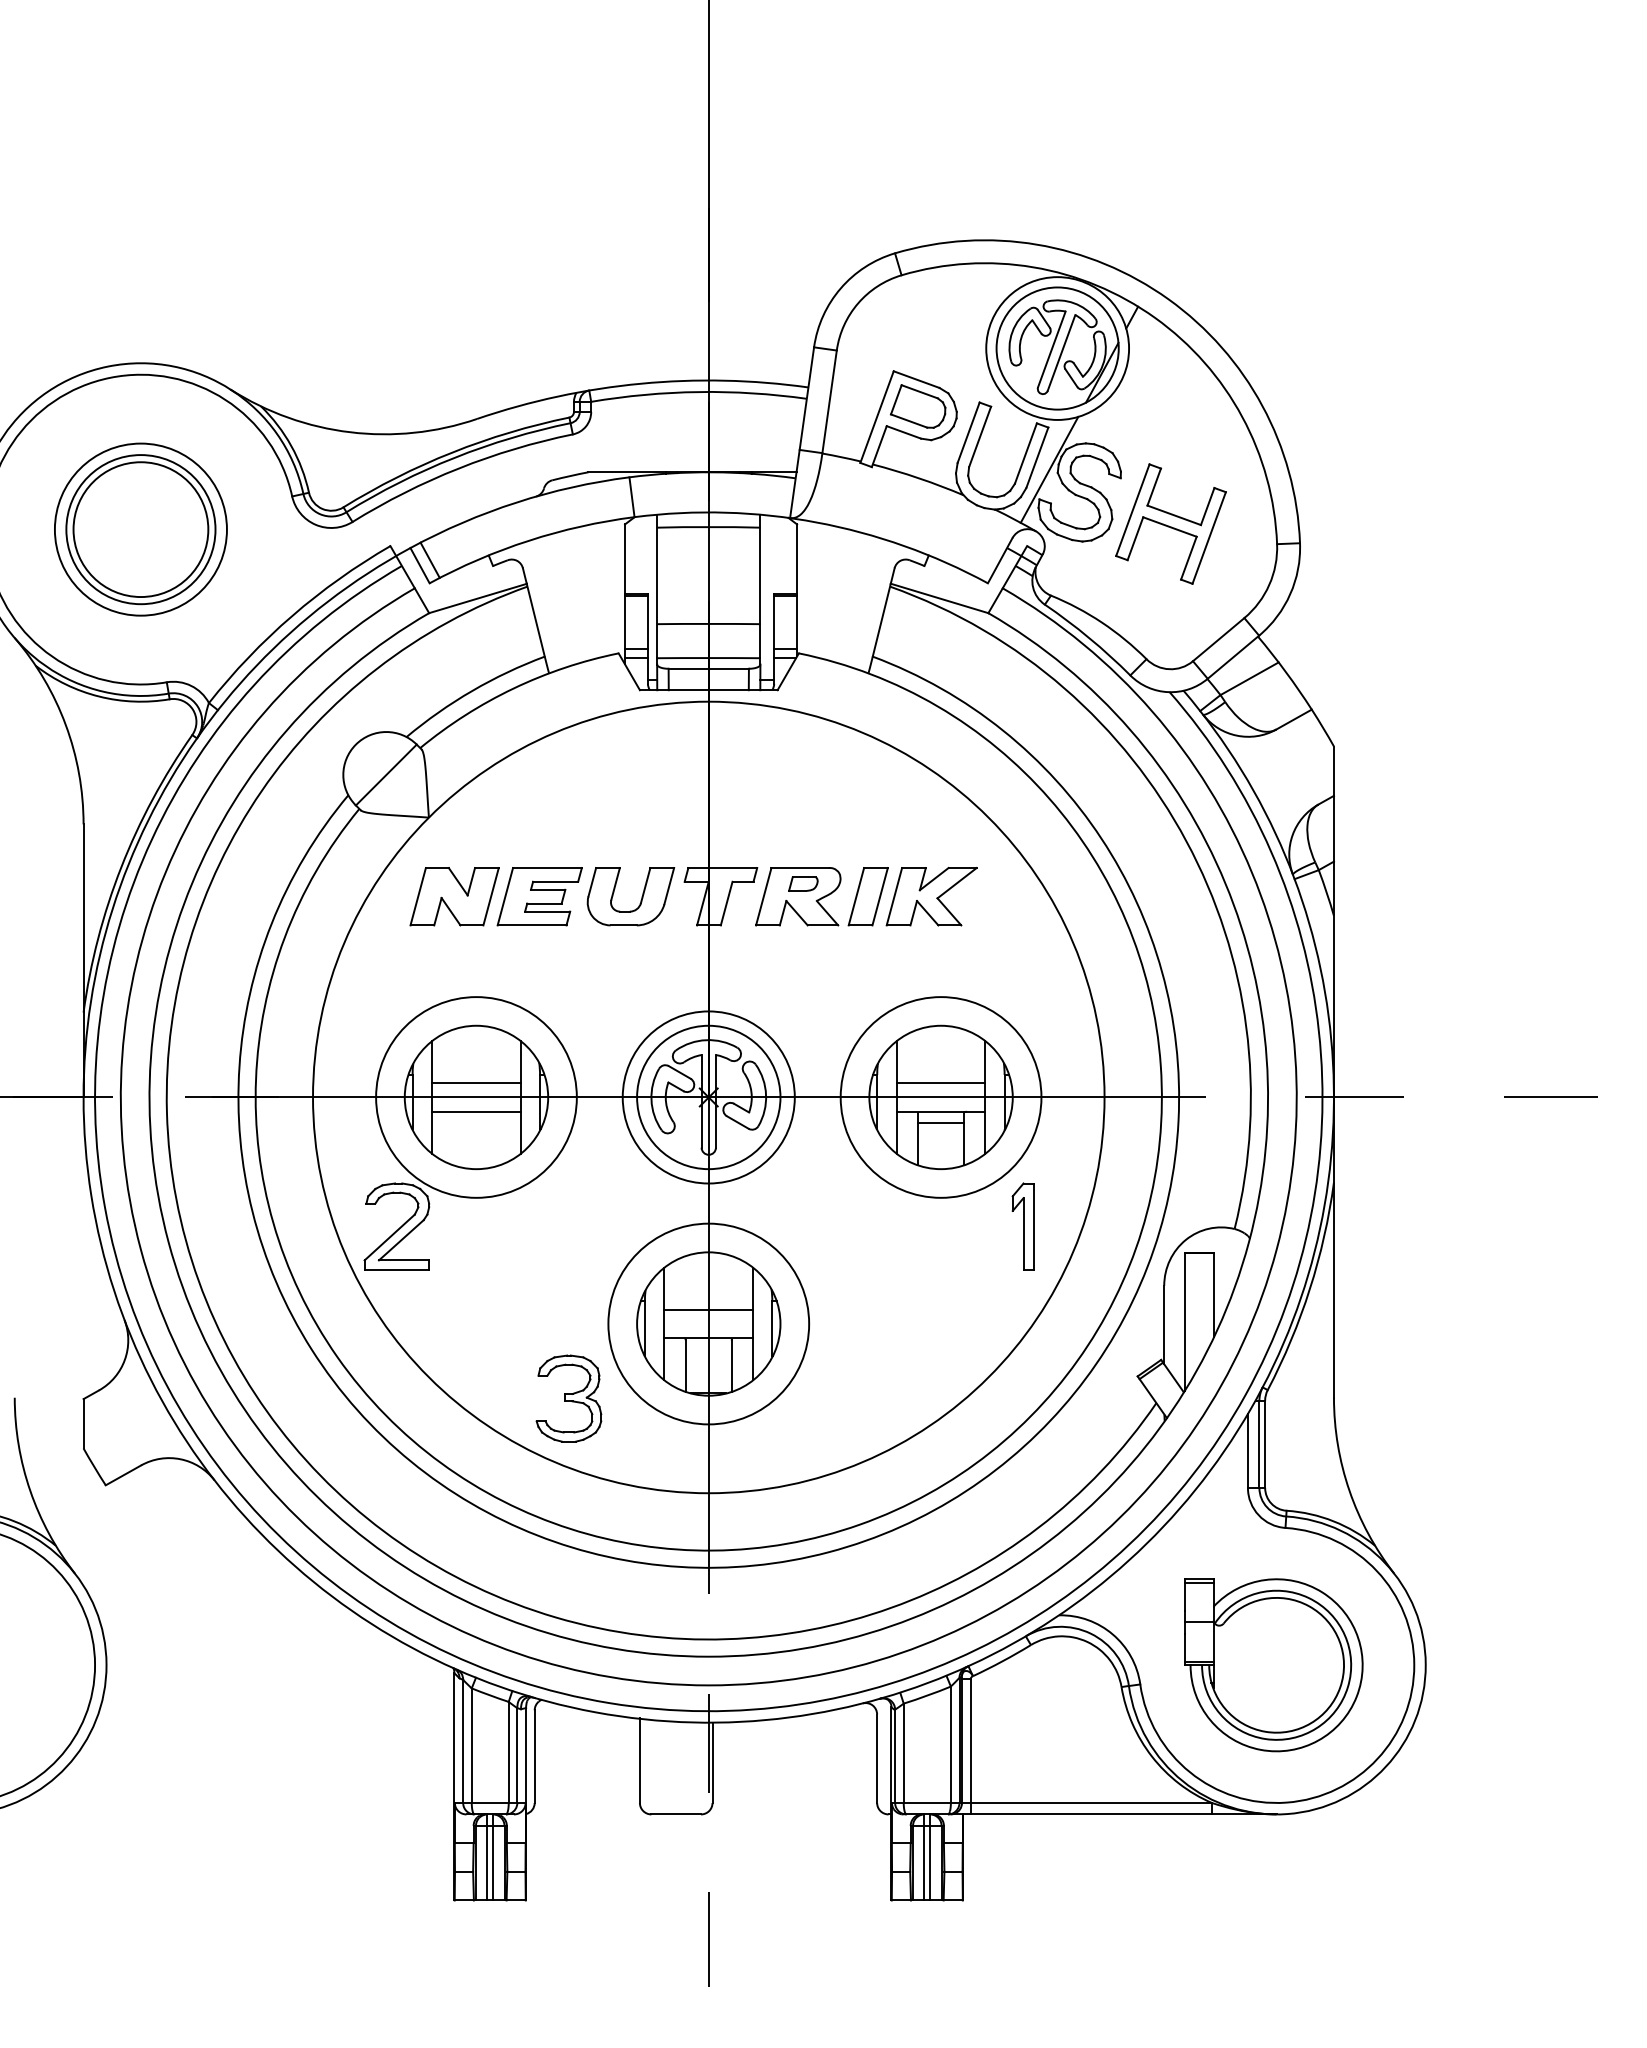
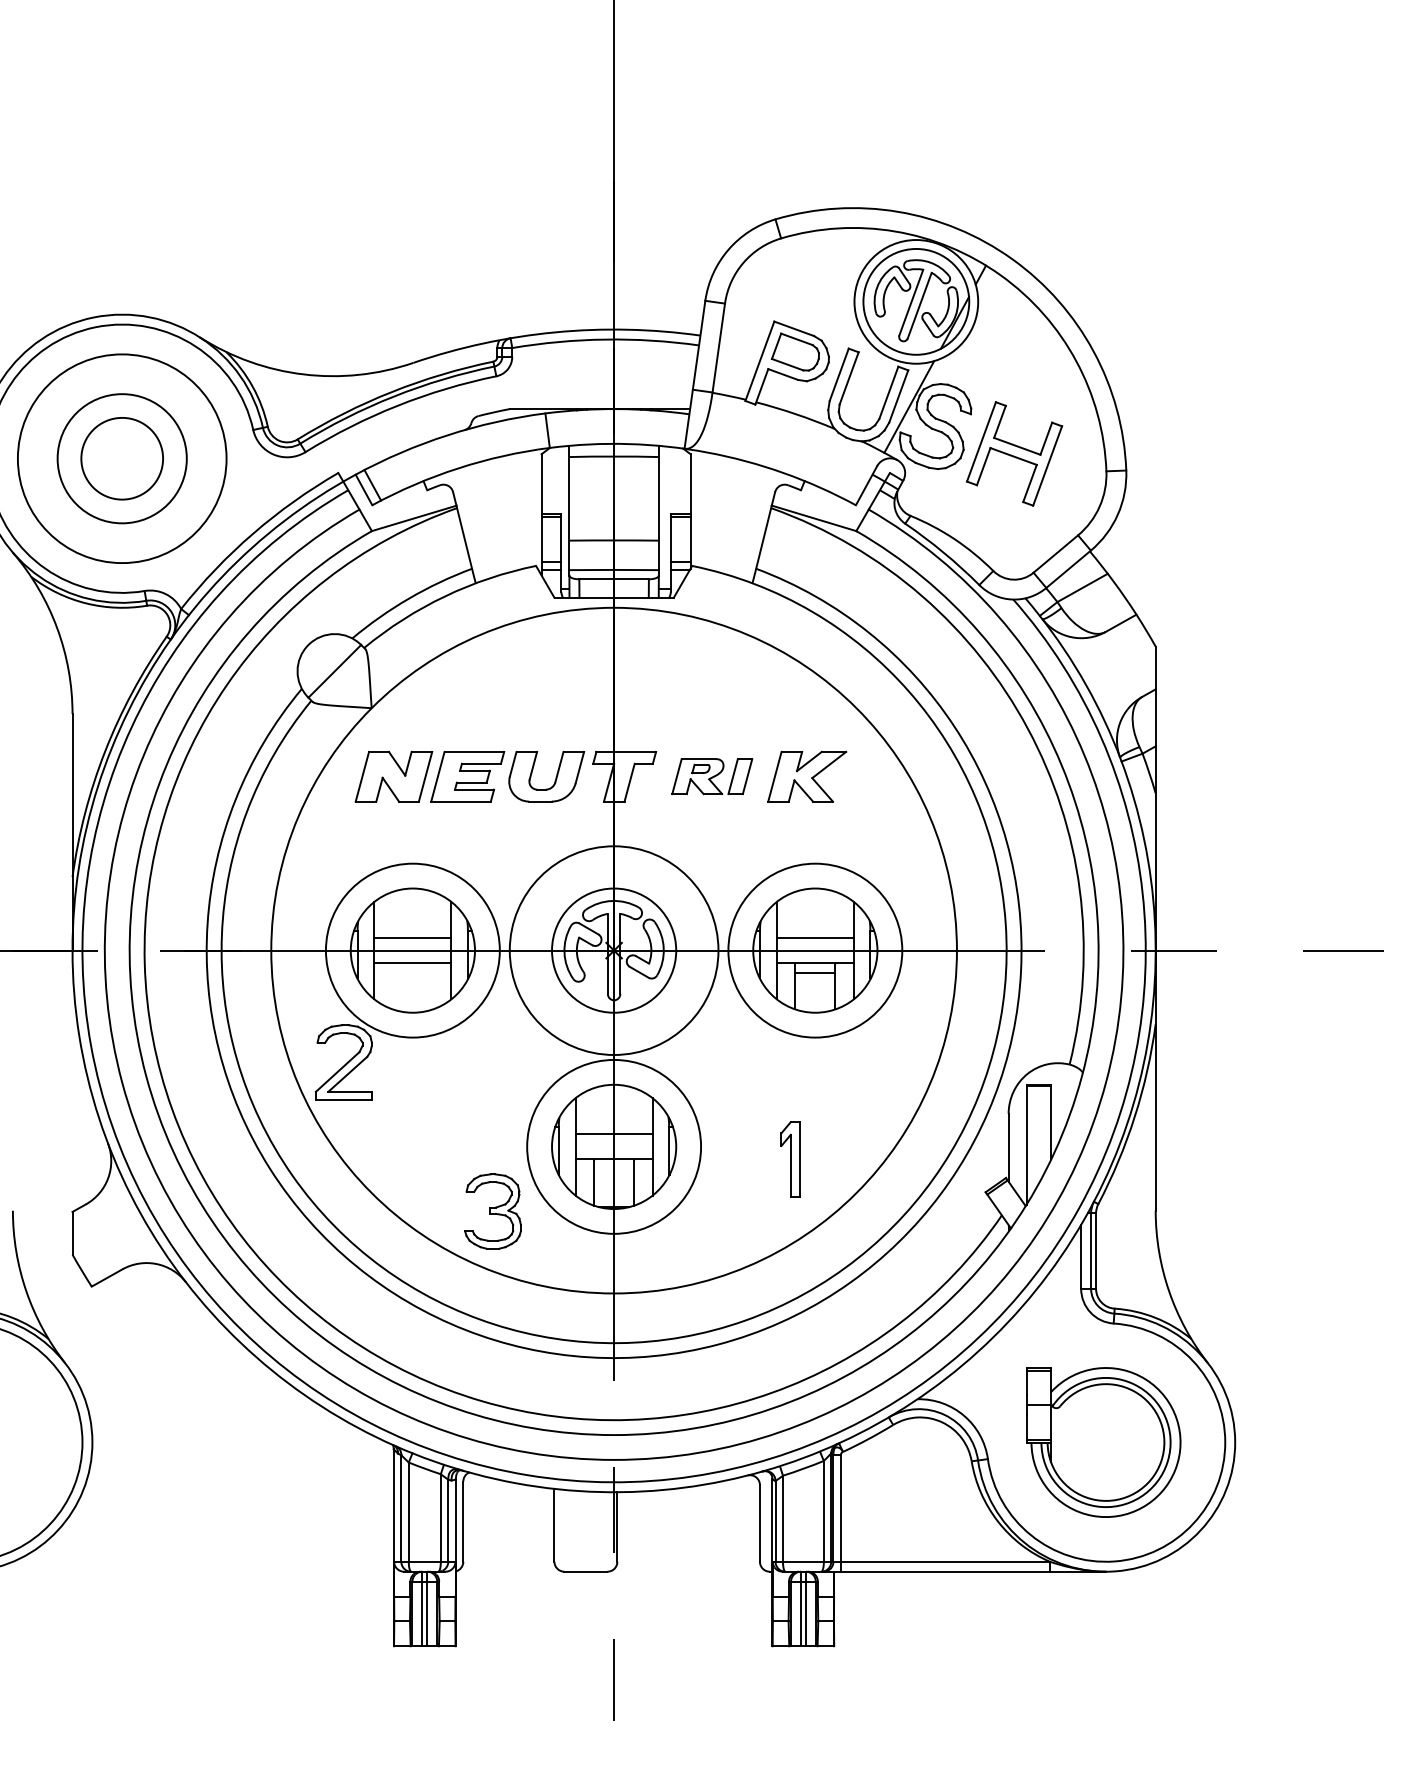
circle: (140, 529) -> (121, 458), size x0.7
circle: (140, 529) -> (121, 458), size x1.4
part: (822, 896) -> (712, 776), size x0.7
circle: (708, 1097) -> (613, 950), size x1.4
part: (1023, 1226) -> (790, 1159), moved

